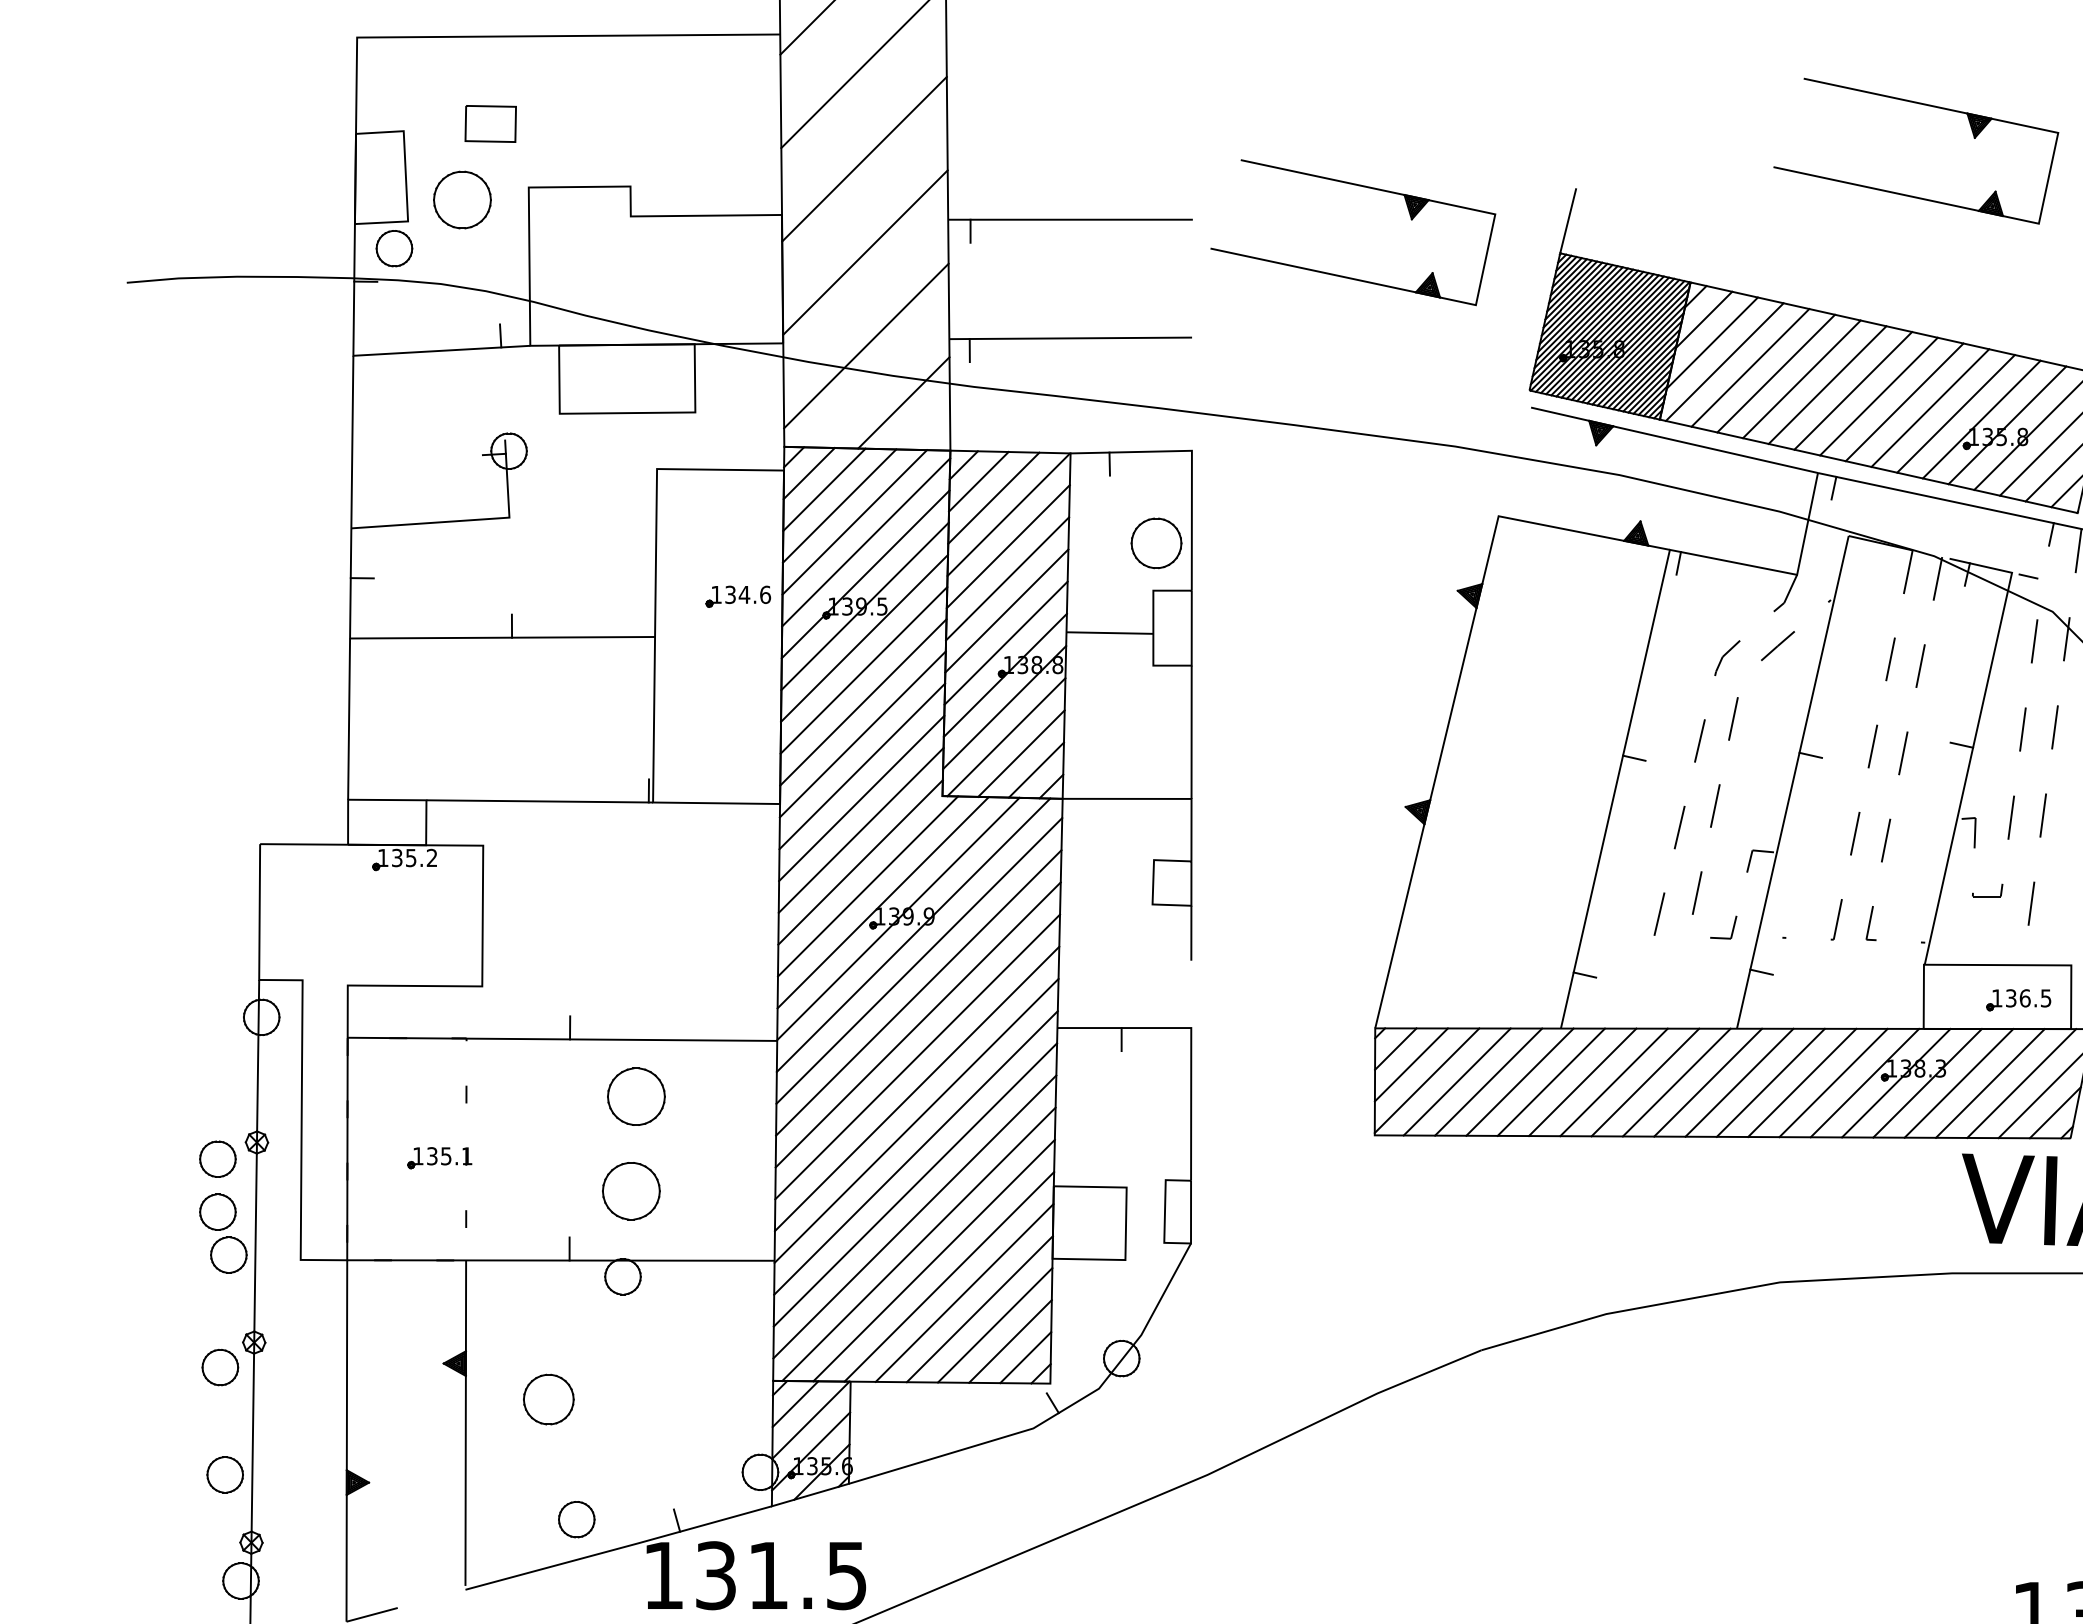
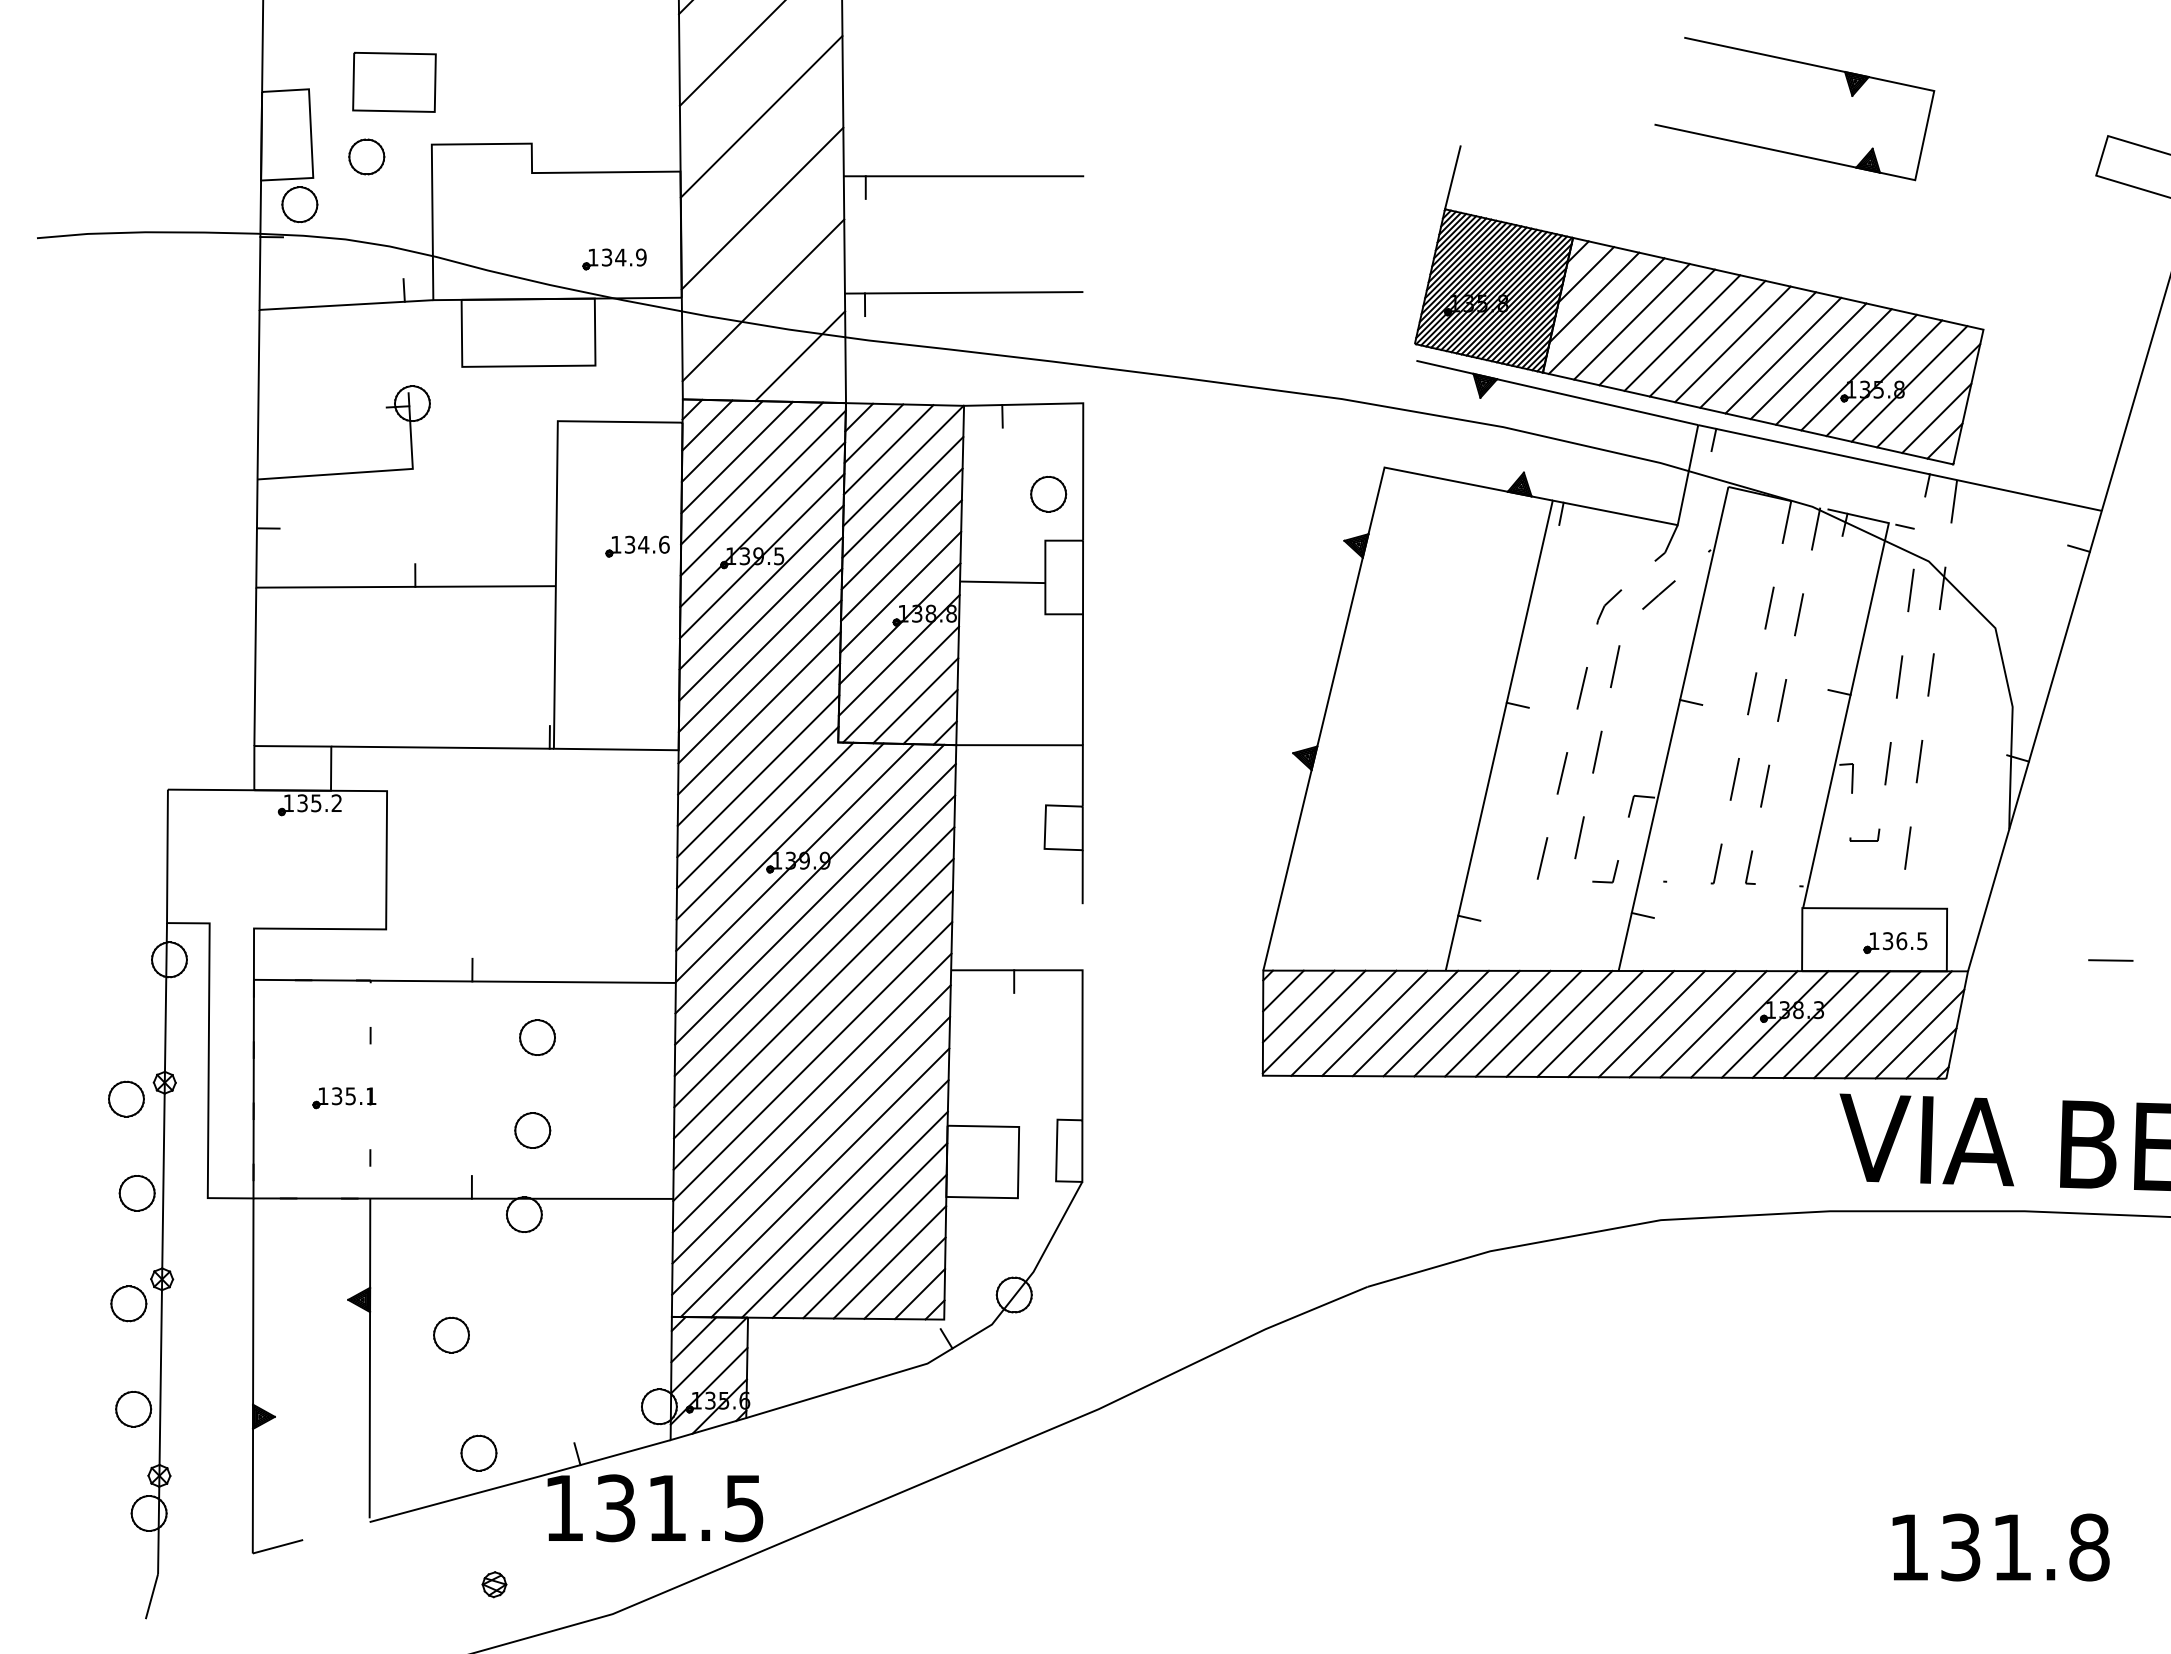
part: (490, 123) -> (394, 81), size x1.67
part: (462, 199) -> (366, 156), size x0.62
part: (1344, 275) -> (1233, 231), removed
part: (714, 304) -> (614, 259), added
part: (1156, 543) -> (1048, 494), size x0.71
part: (636, 1096) -> (537, 1037), size x0.62
part: (631, 1191) -> (532, 1130), size x0.62
part: (217, 1211) -> (126, 1150), removed
part: (548, 1398) -> (451, 1334), size x0.71

